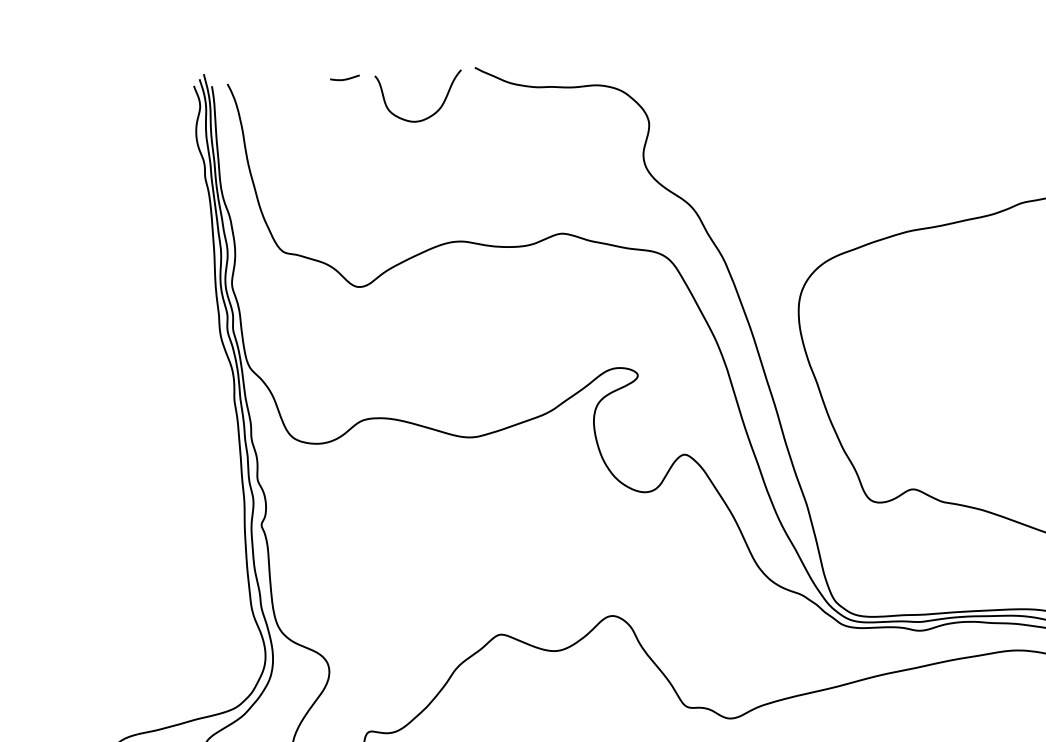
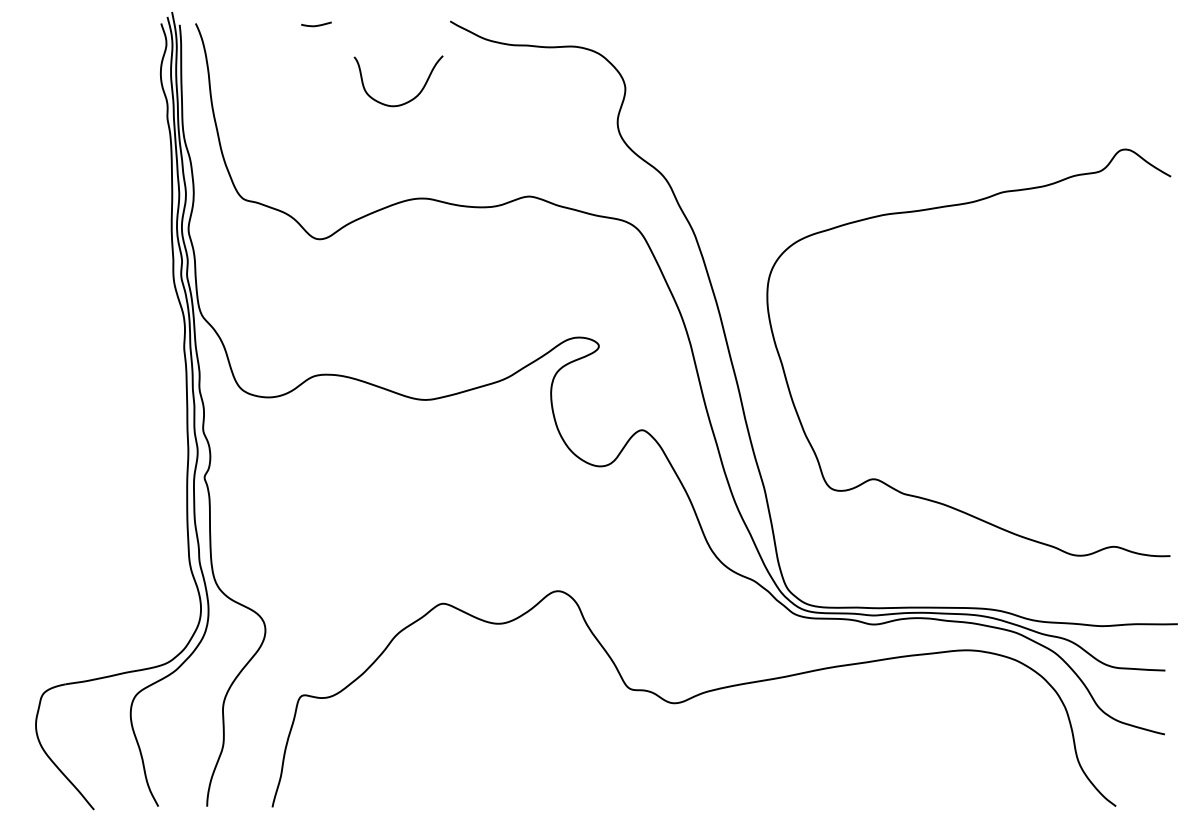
curve: (432, 114) -> (410, 99), moved

